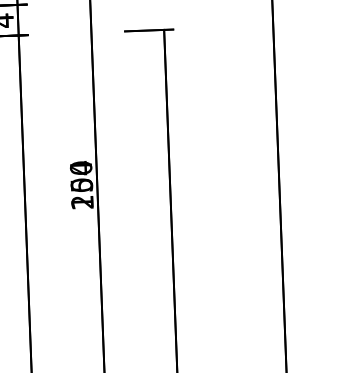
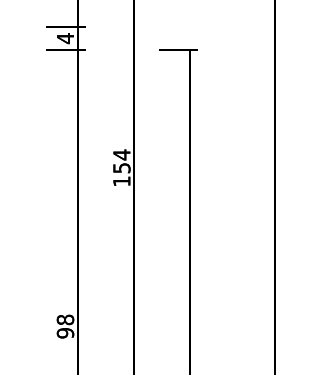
text: (81, 184) -> (121, 167), 200 -> 154

